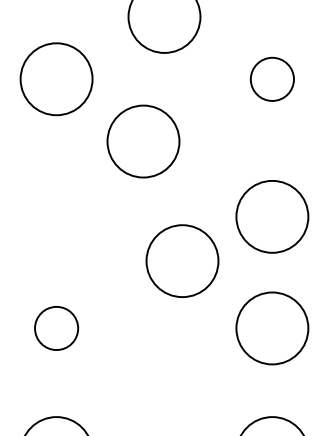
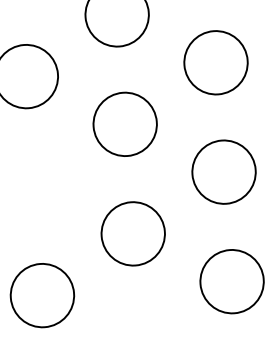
circle: (272, 79) -> (216, 62), size x1.67
circle: (143, 141) -> (125, 124), moved
circle: (272, 216) -> (224, 171), moved
circle: (182, 260) -> (133, 233), moved
circle: (56, 328) -> (42, 295), size x1.67

